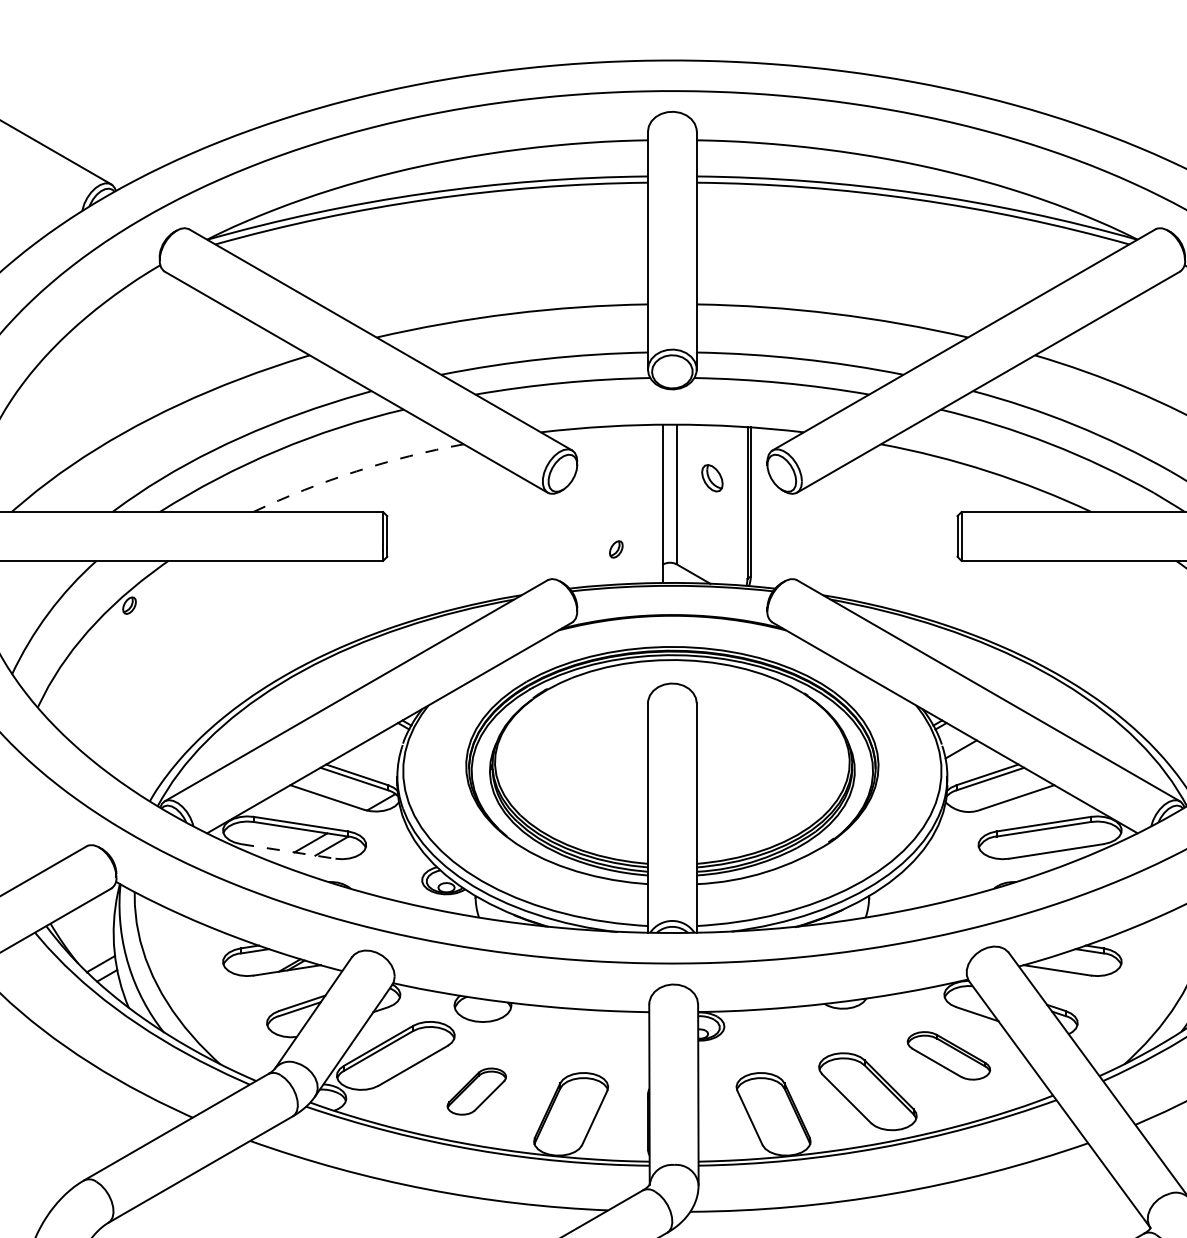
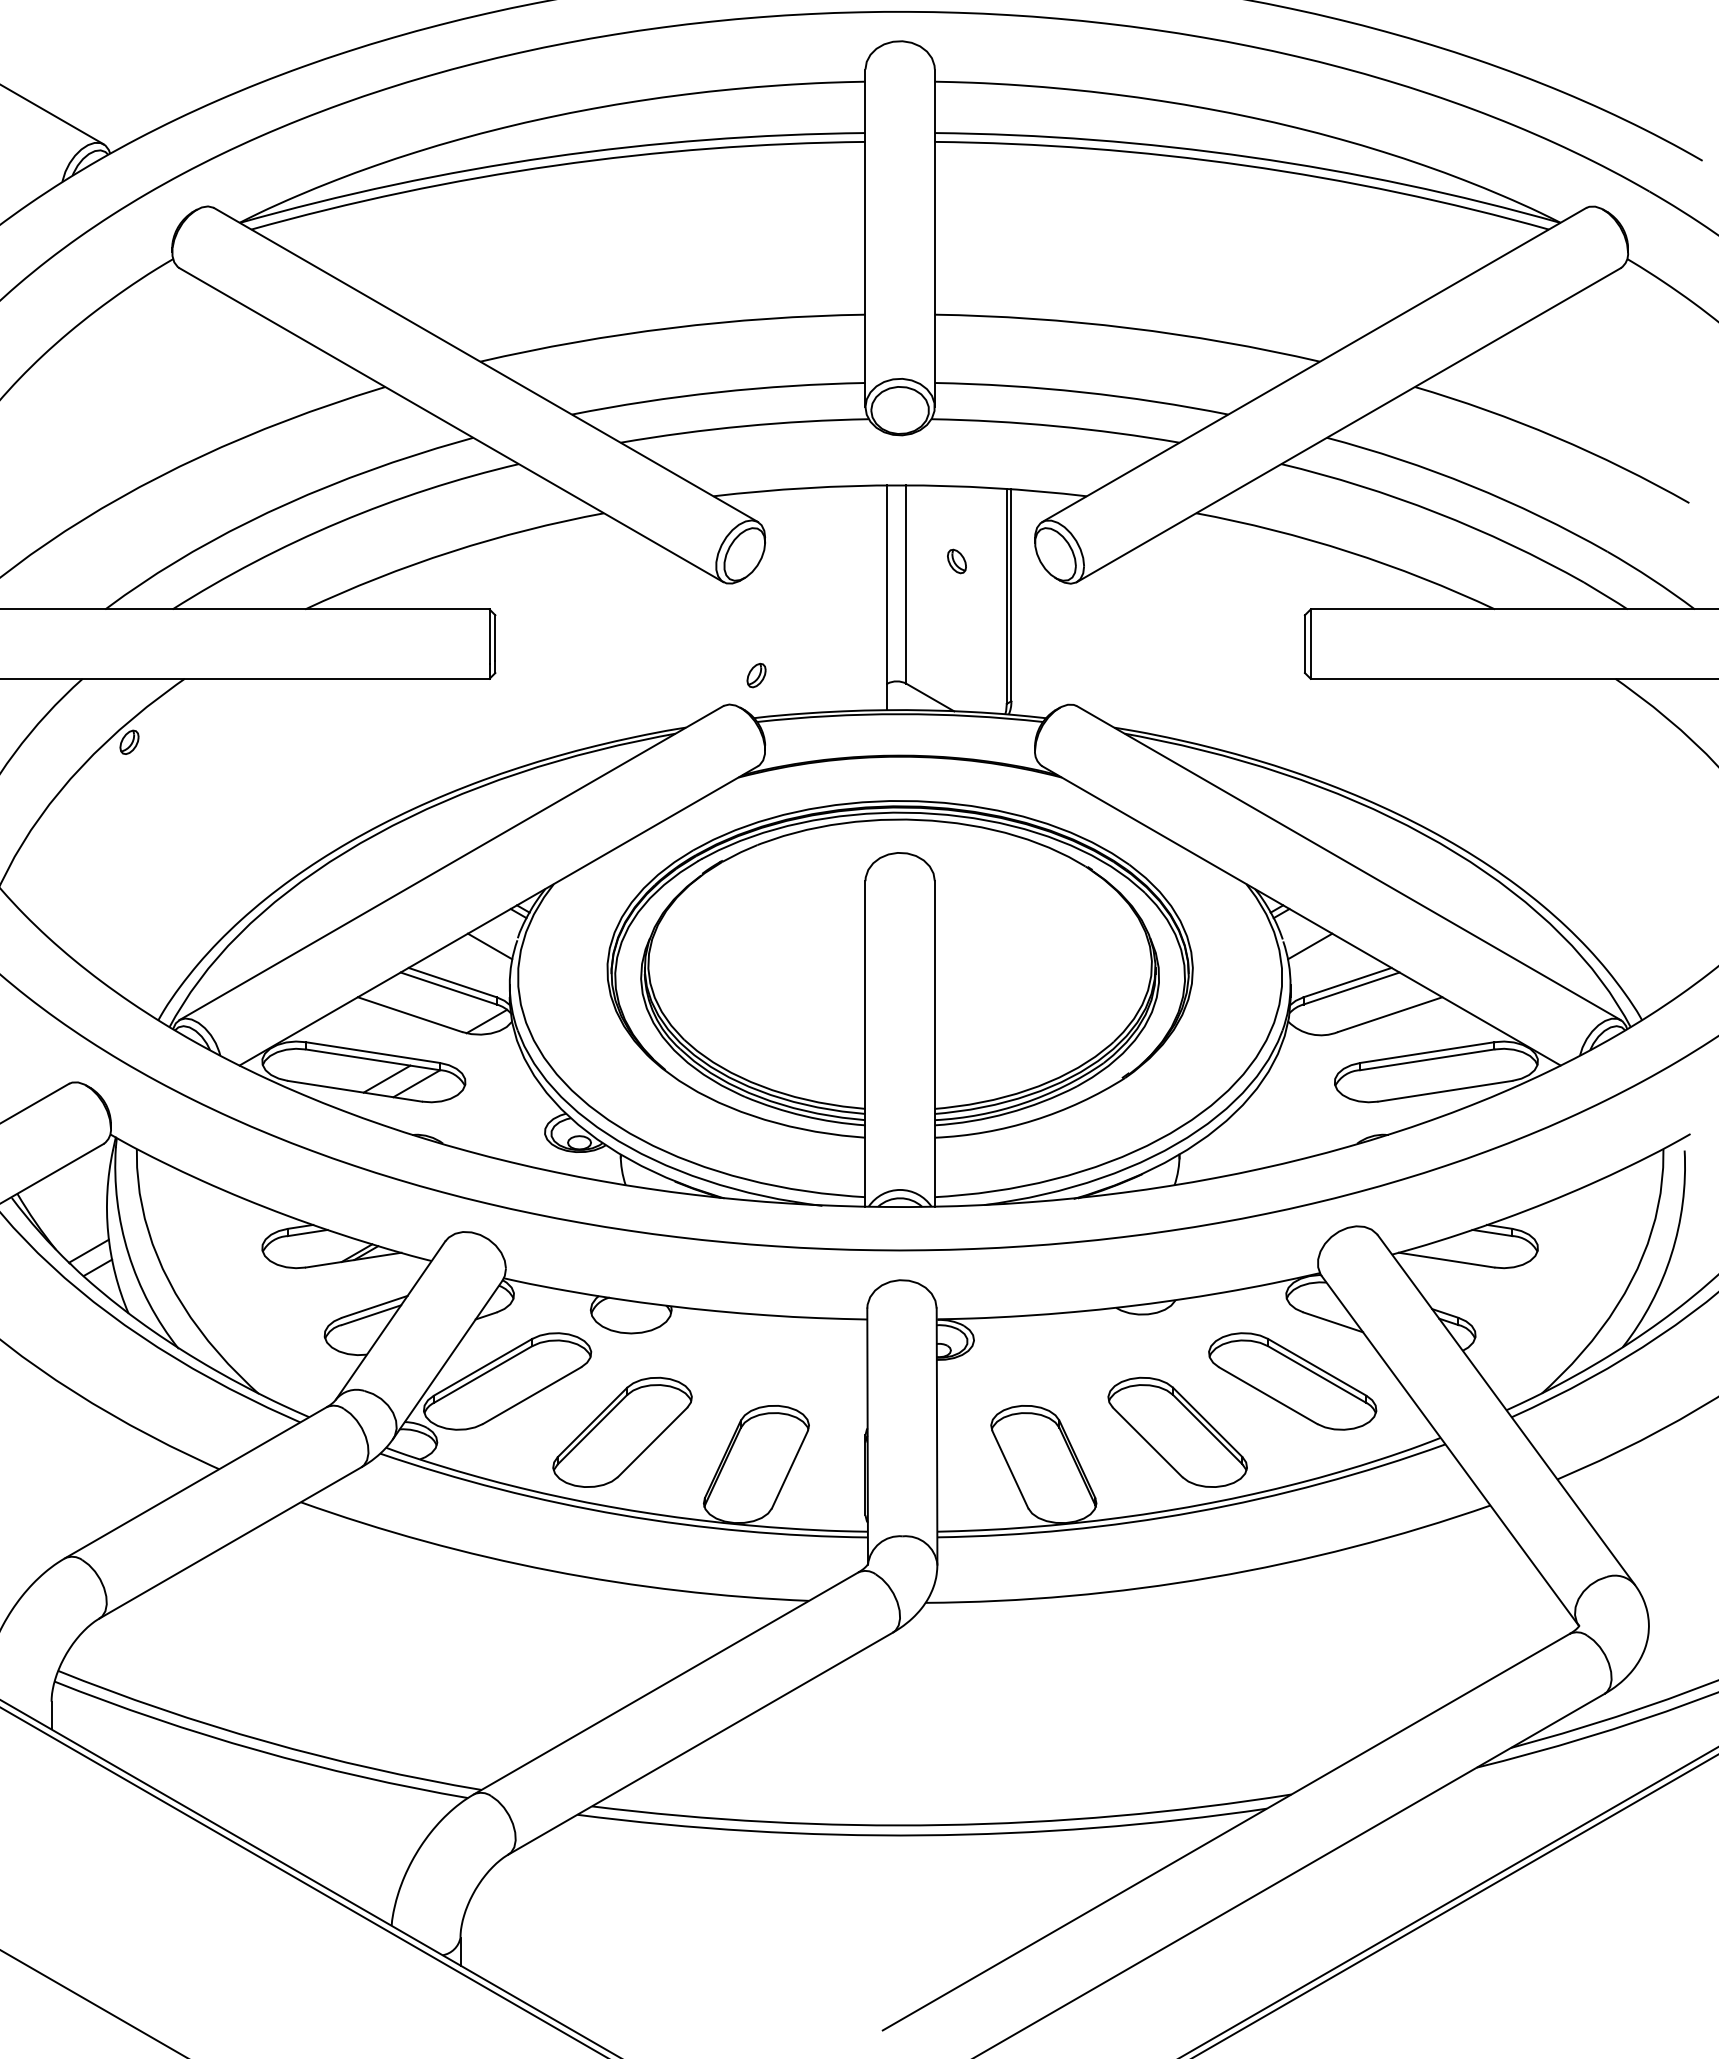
arc: (356, 471) -> (451, 551), dashed -> solid
part: (712, 478) -> (956, 561), size x0.62
part: (616, 549) -> (756, 675), moved
line: (383, 749) -> (489, 946), added
line: (288, 851) -> (354, 1091), dashed -> solid
part: (948, 1055) -> (1292, 1381), size x1.43
part: (476, 1091) -> (622, 1431), size x1.67

